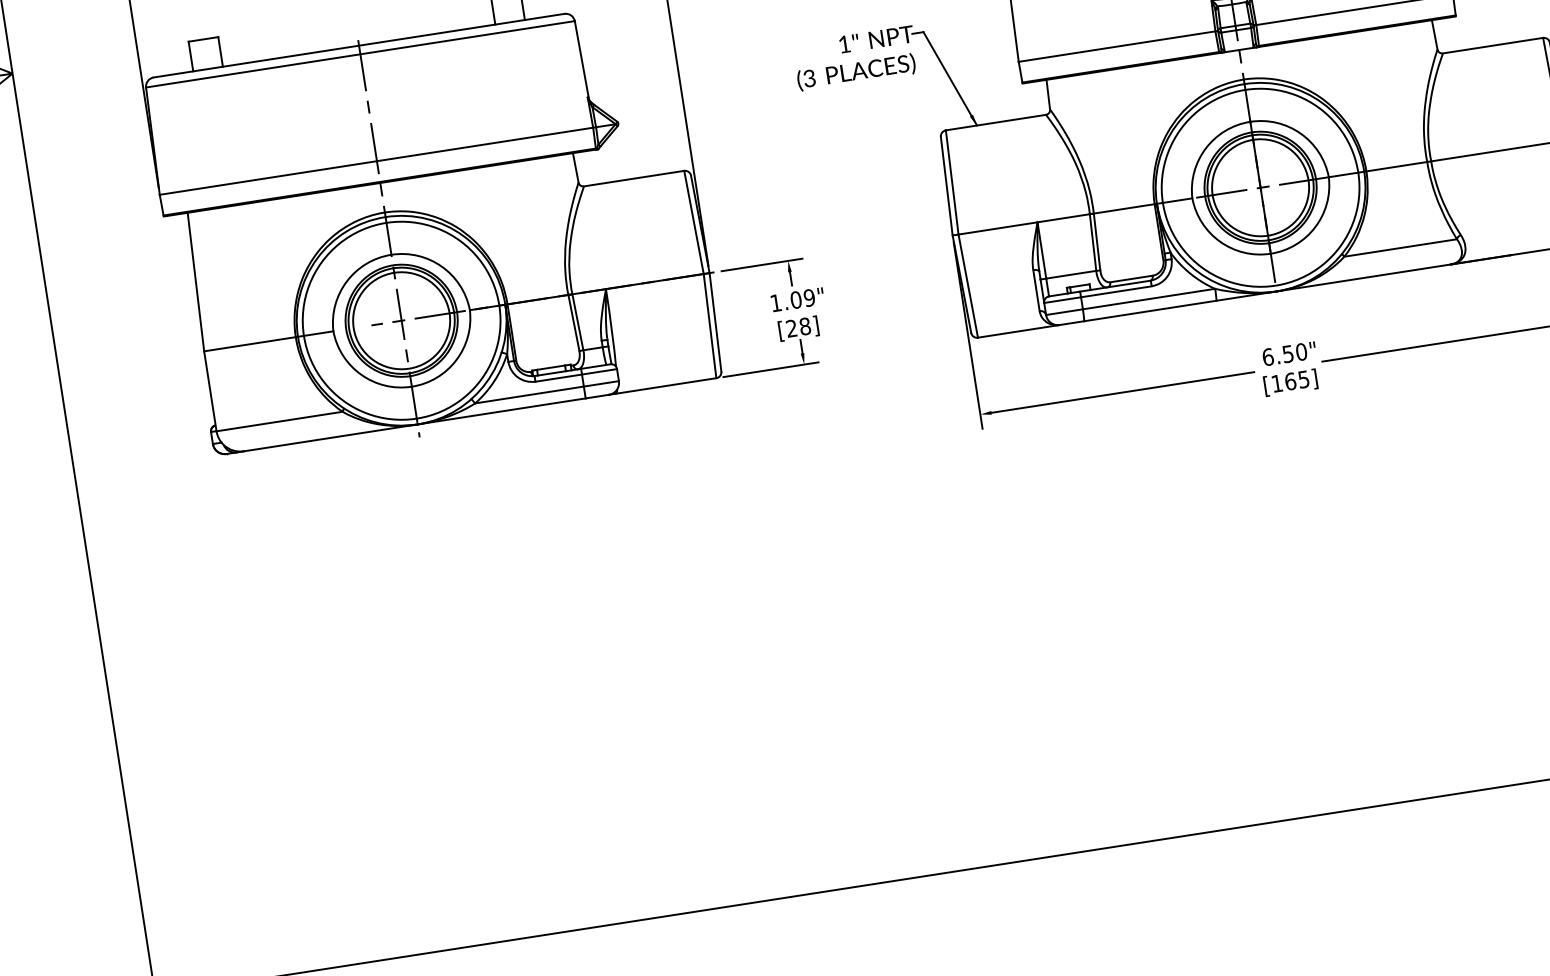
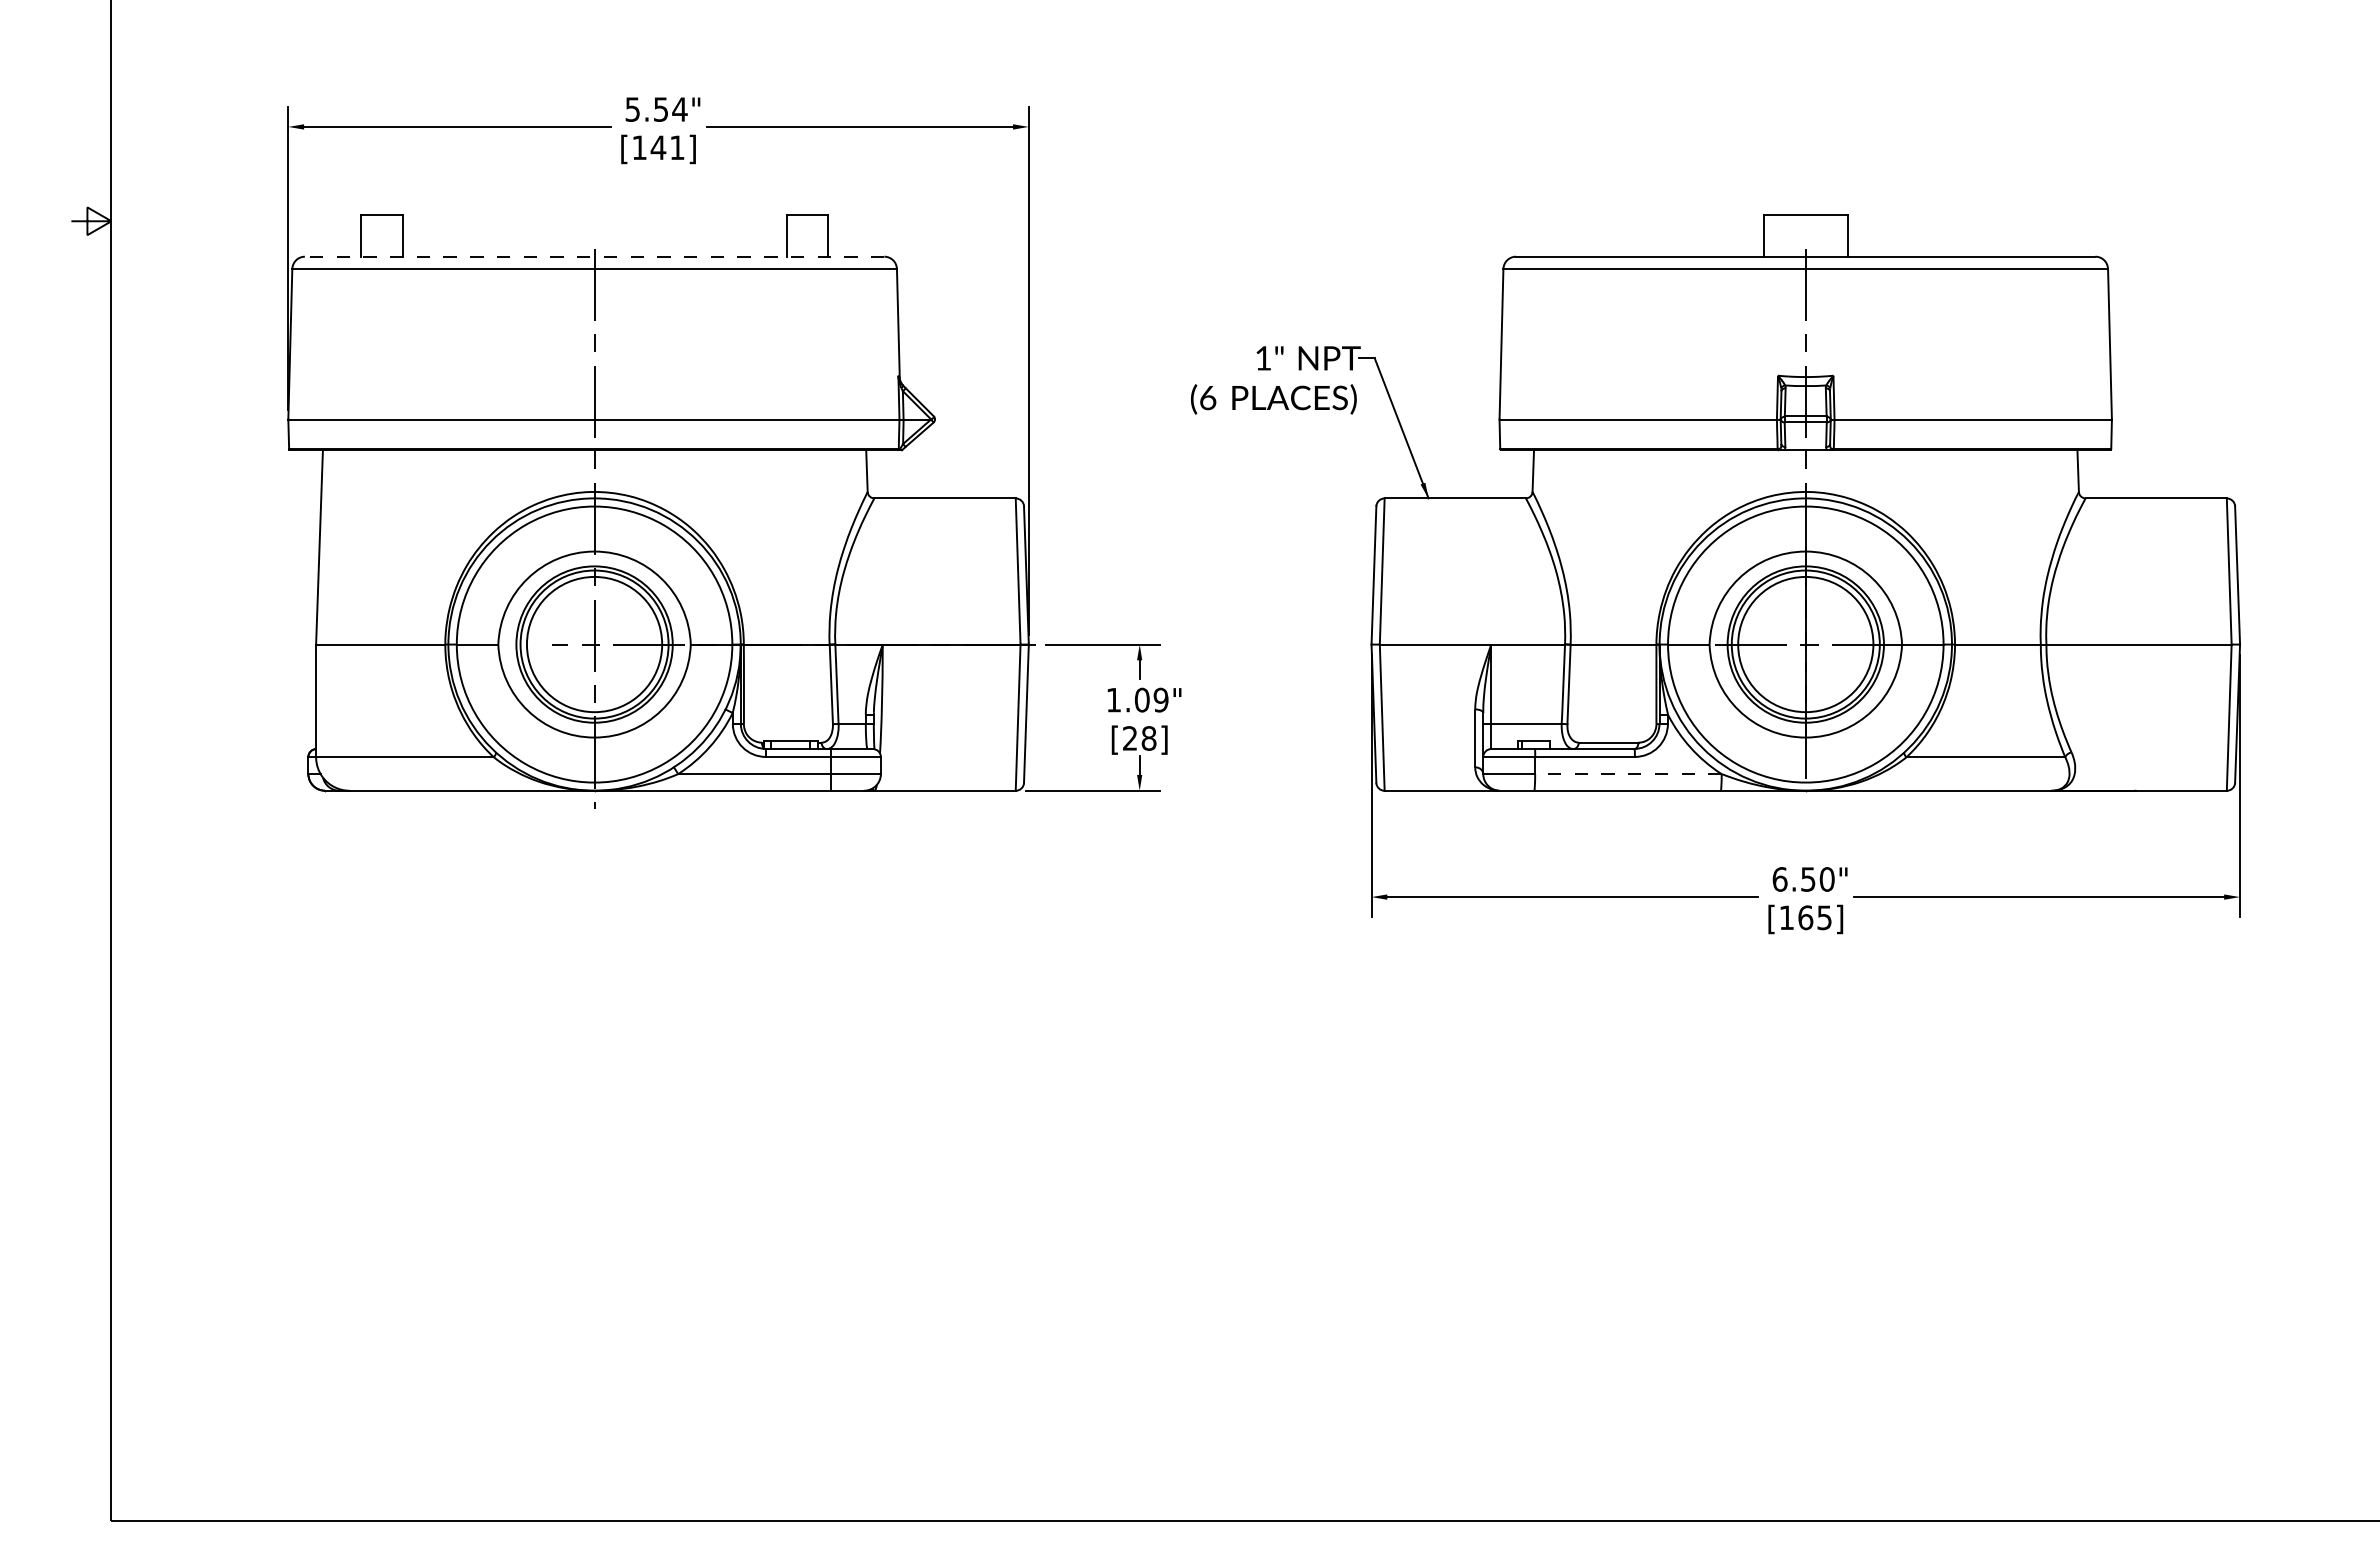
line: (358, 45) -> (594, 256), solid -> dashed
text: (809, 78) -> (1208, 397), (3 -> (6
line: (1148, 299) -> (1627, 774), solid -> dashed

